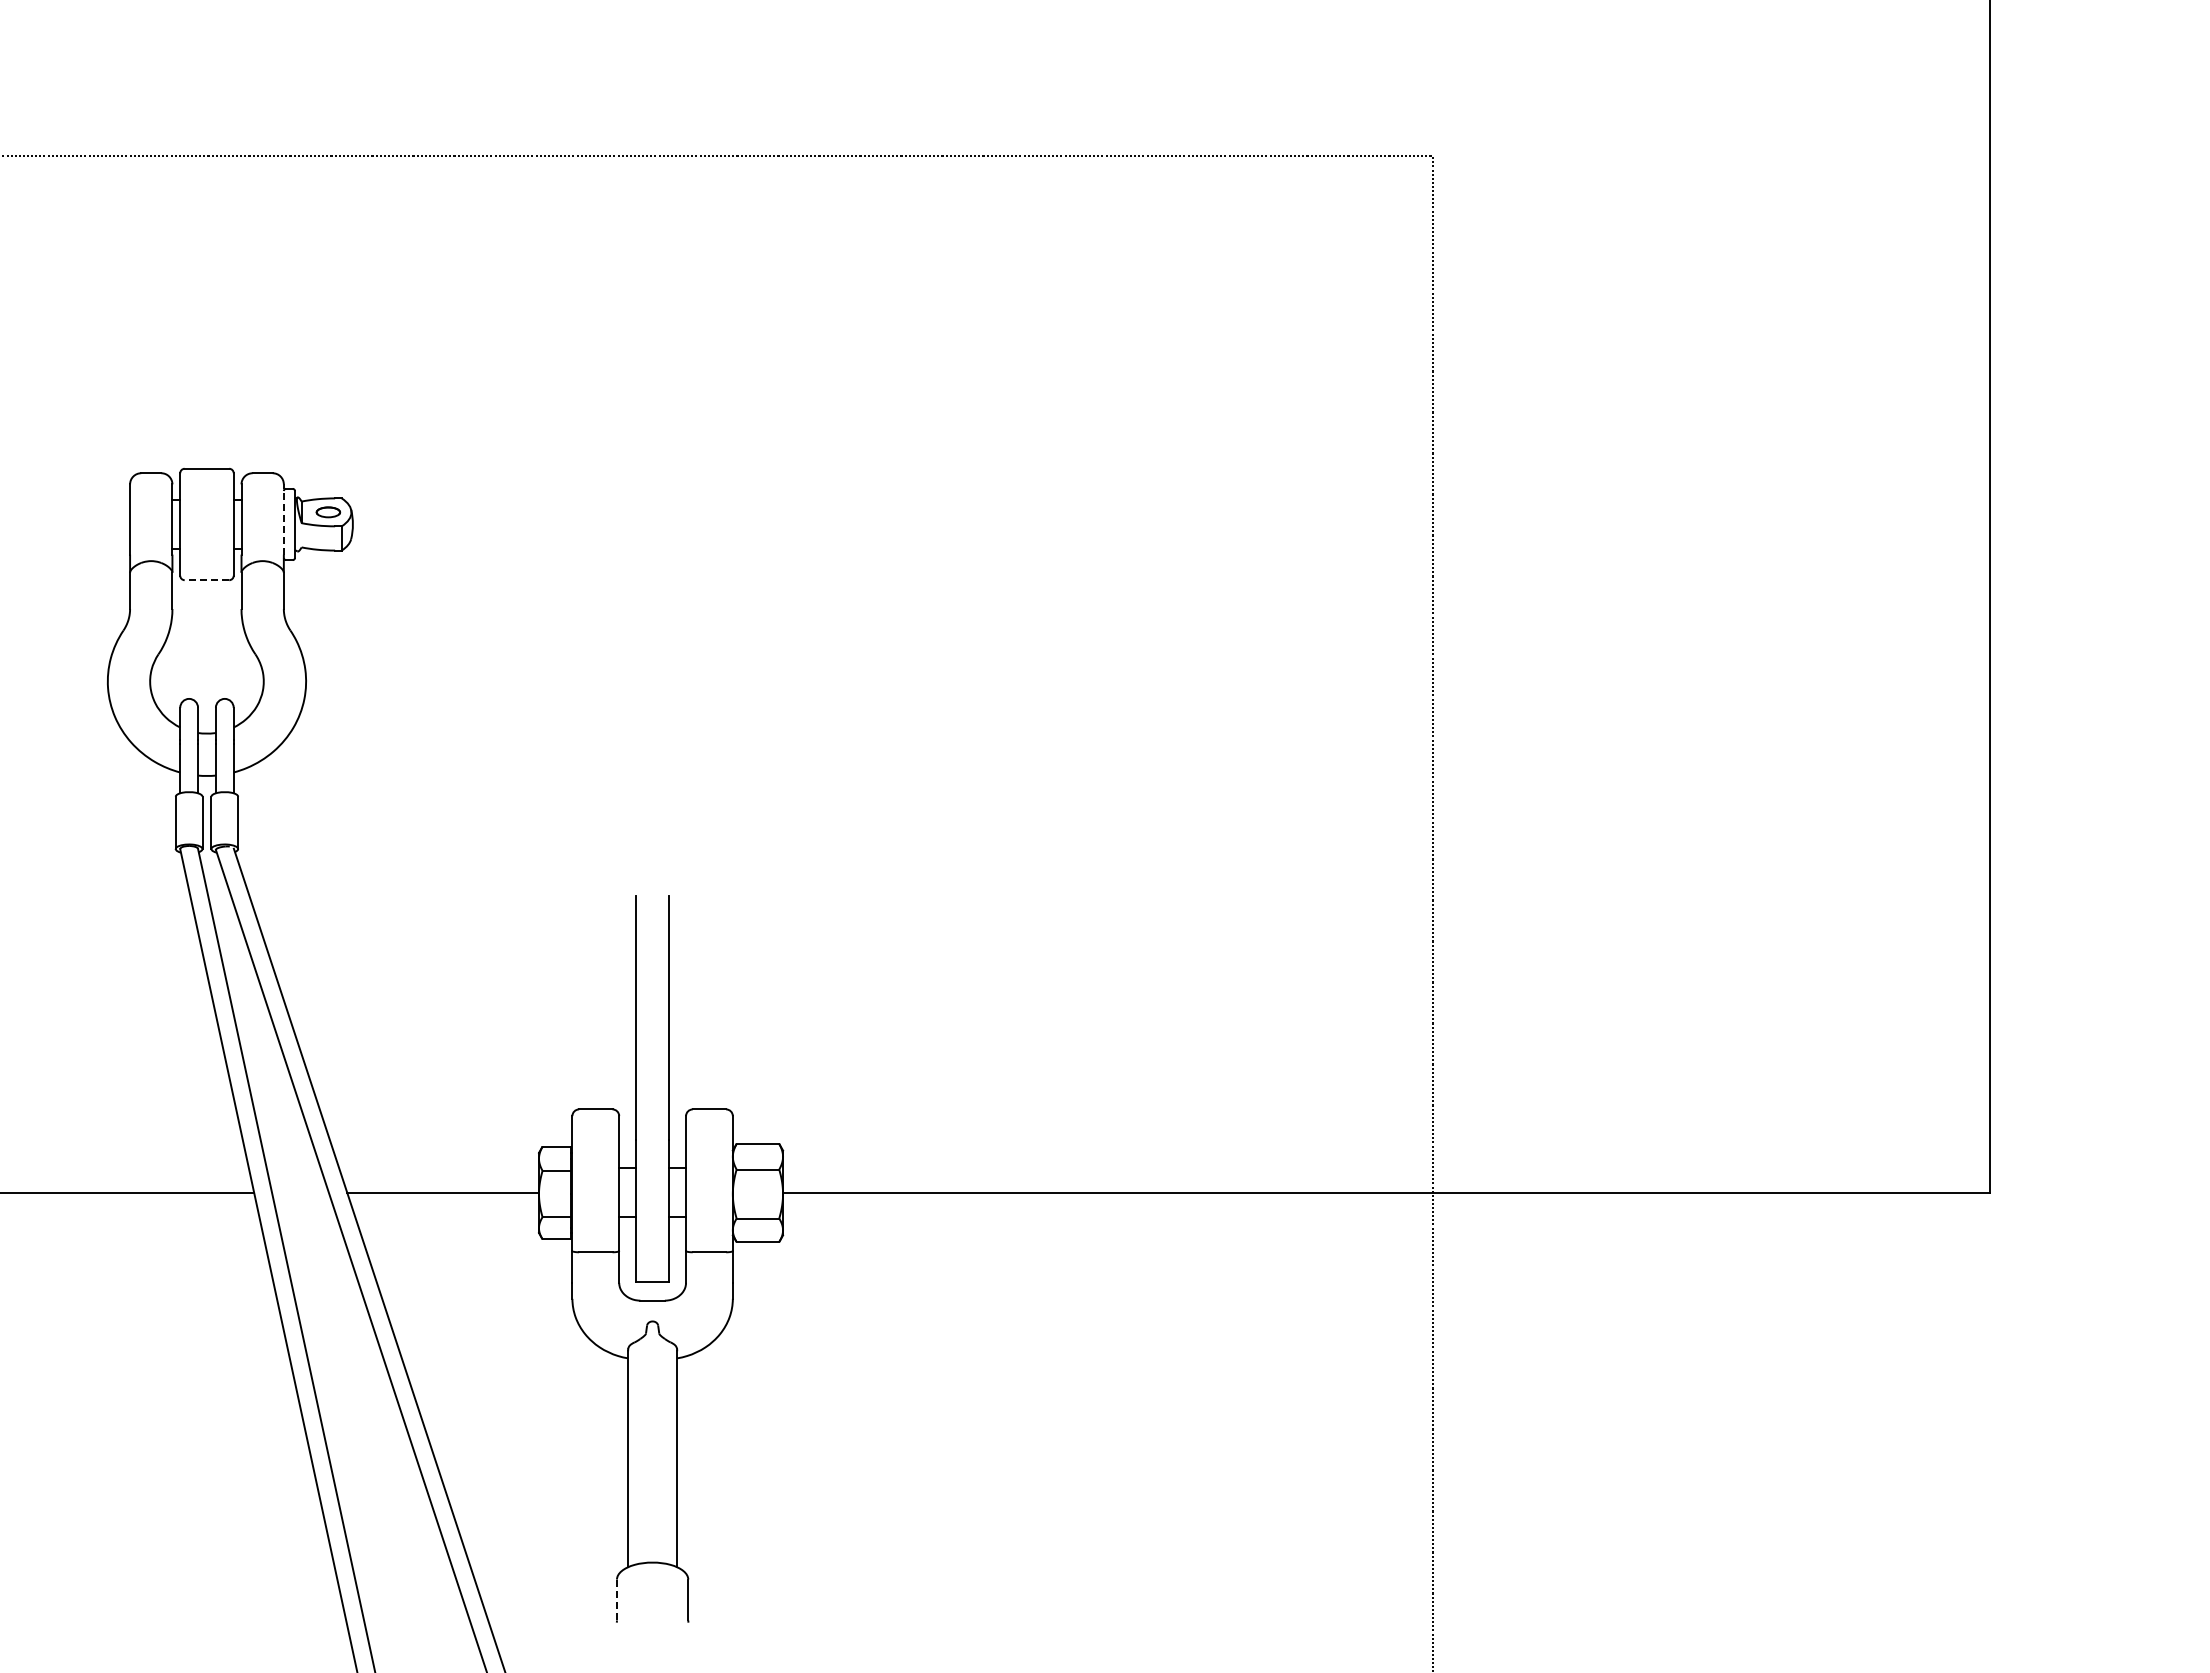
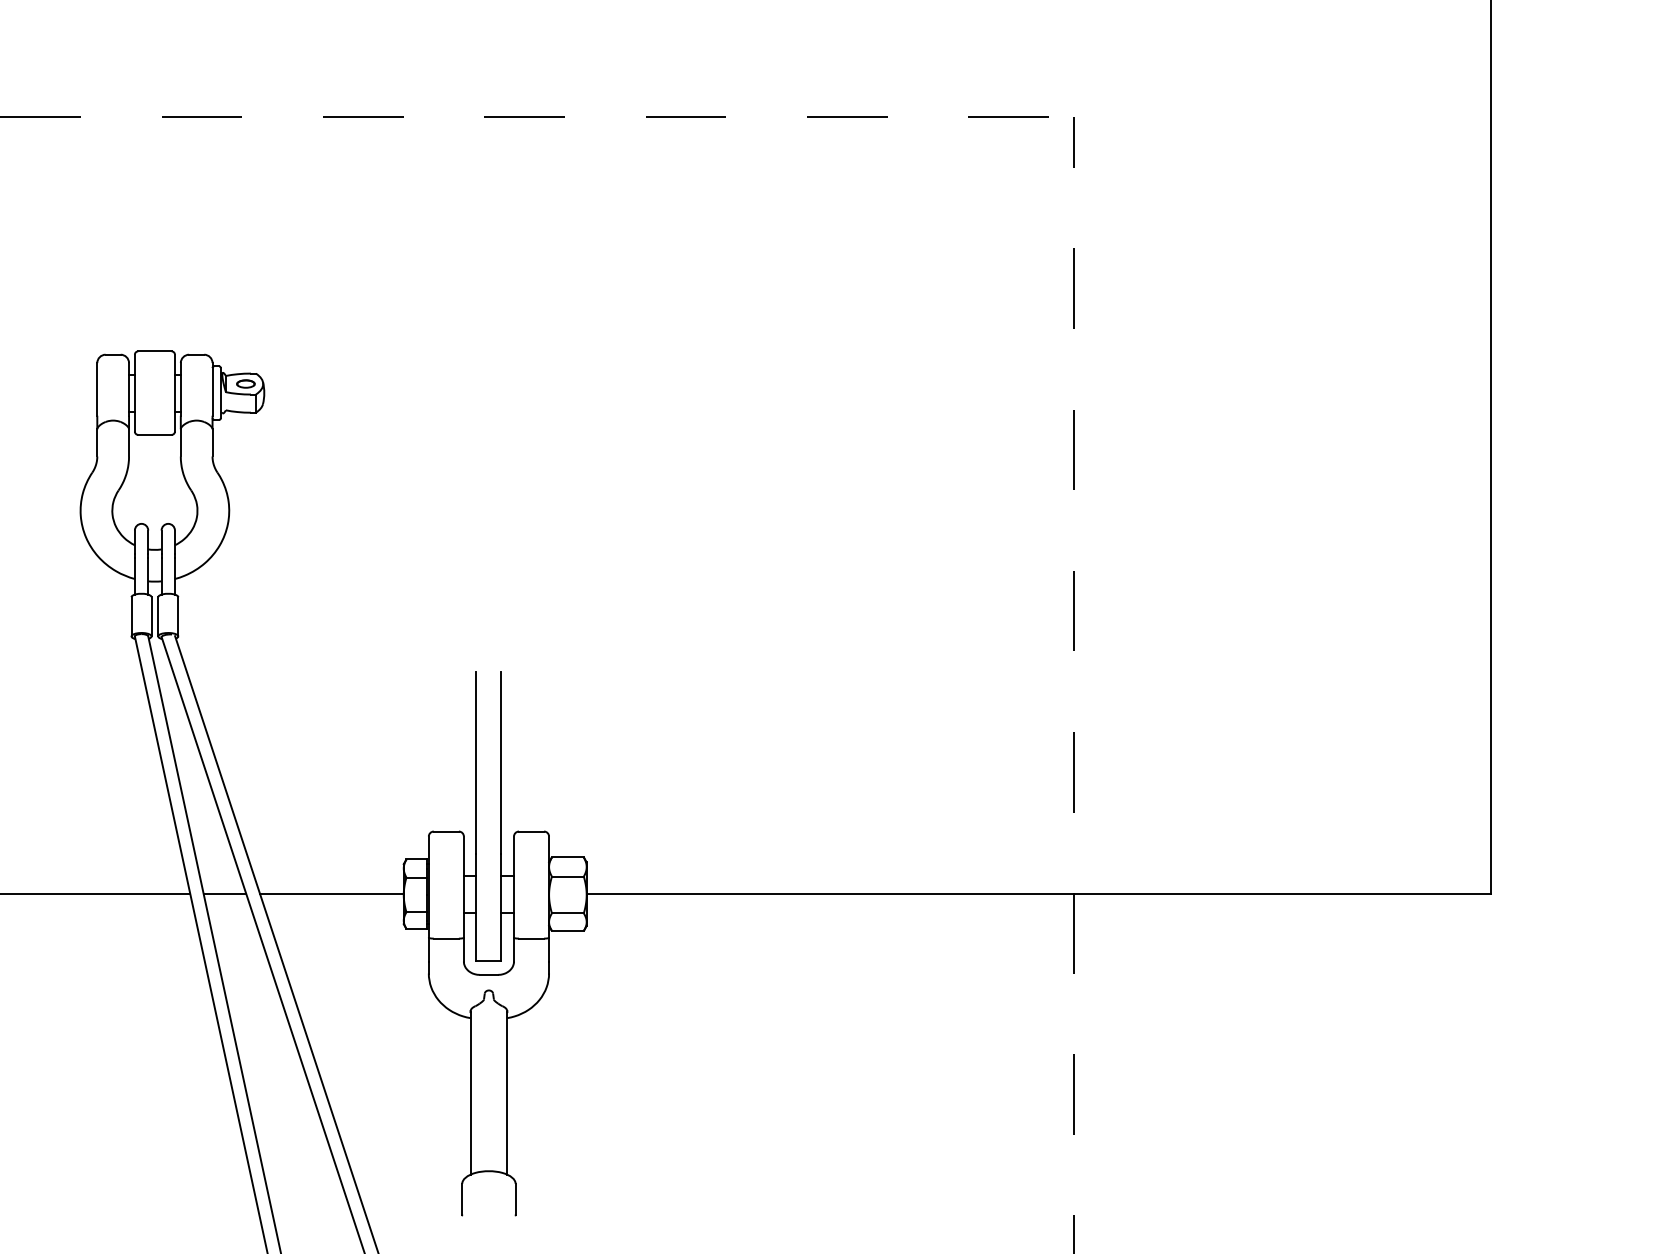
line: (283, 519) -> (212, 389), dashed -> solid
line: (206, 580) -> (154, 435), dashed -> solid
line: (300, 1192) -> (225, 893), added
line: (616, 1600) -> (461, 1199), dashed -> solid

